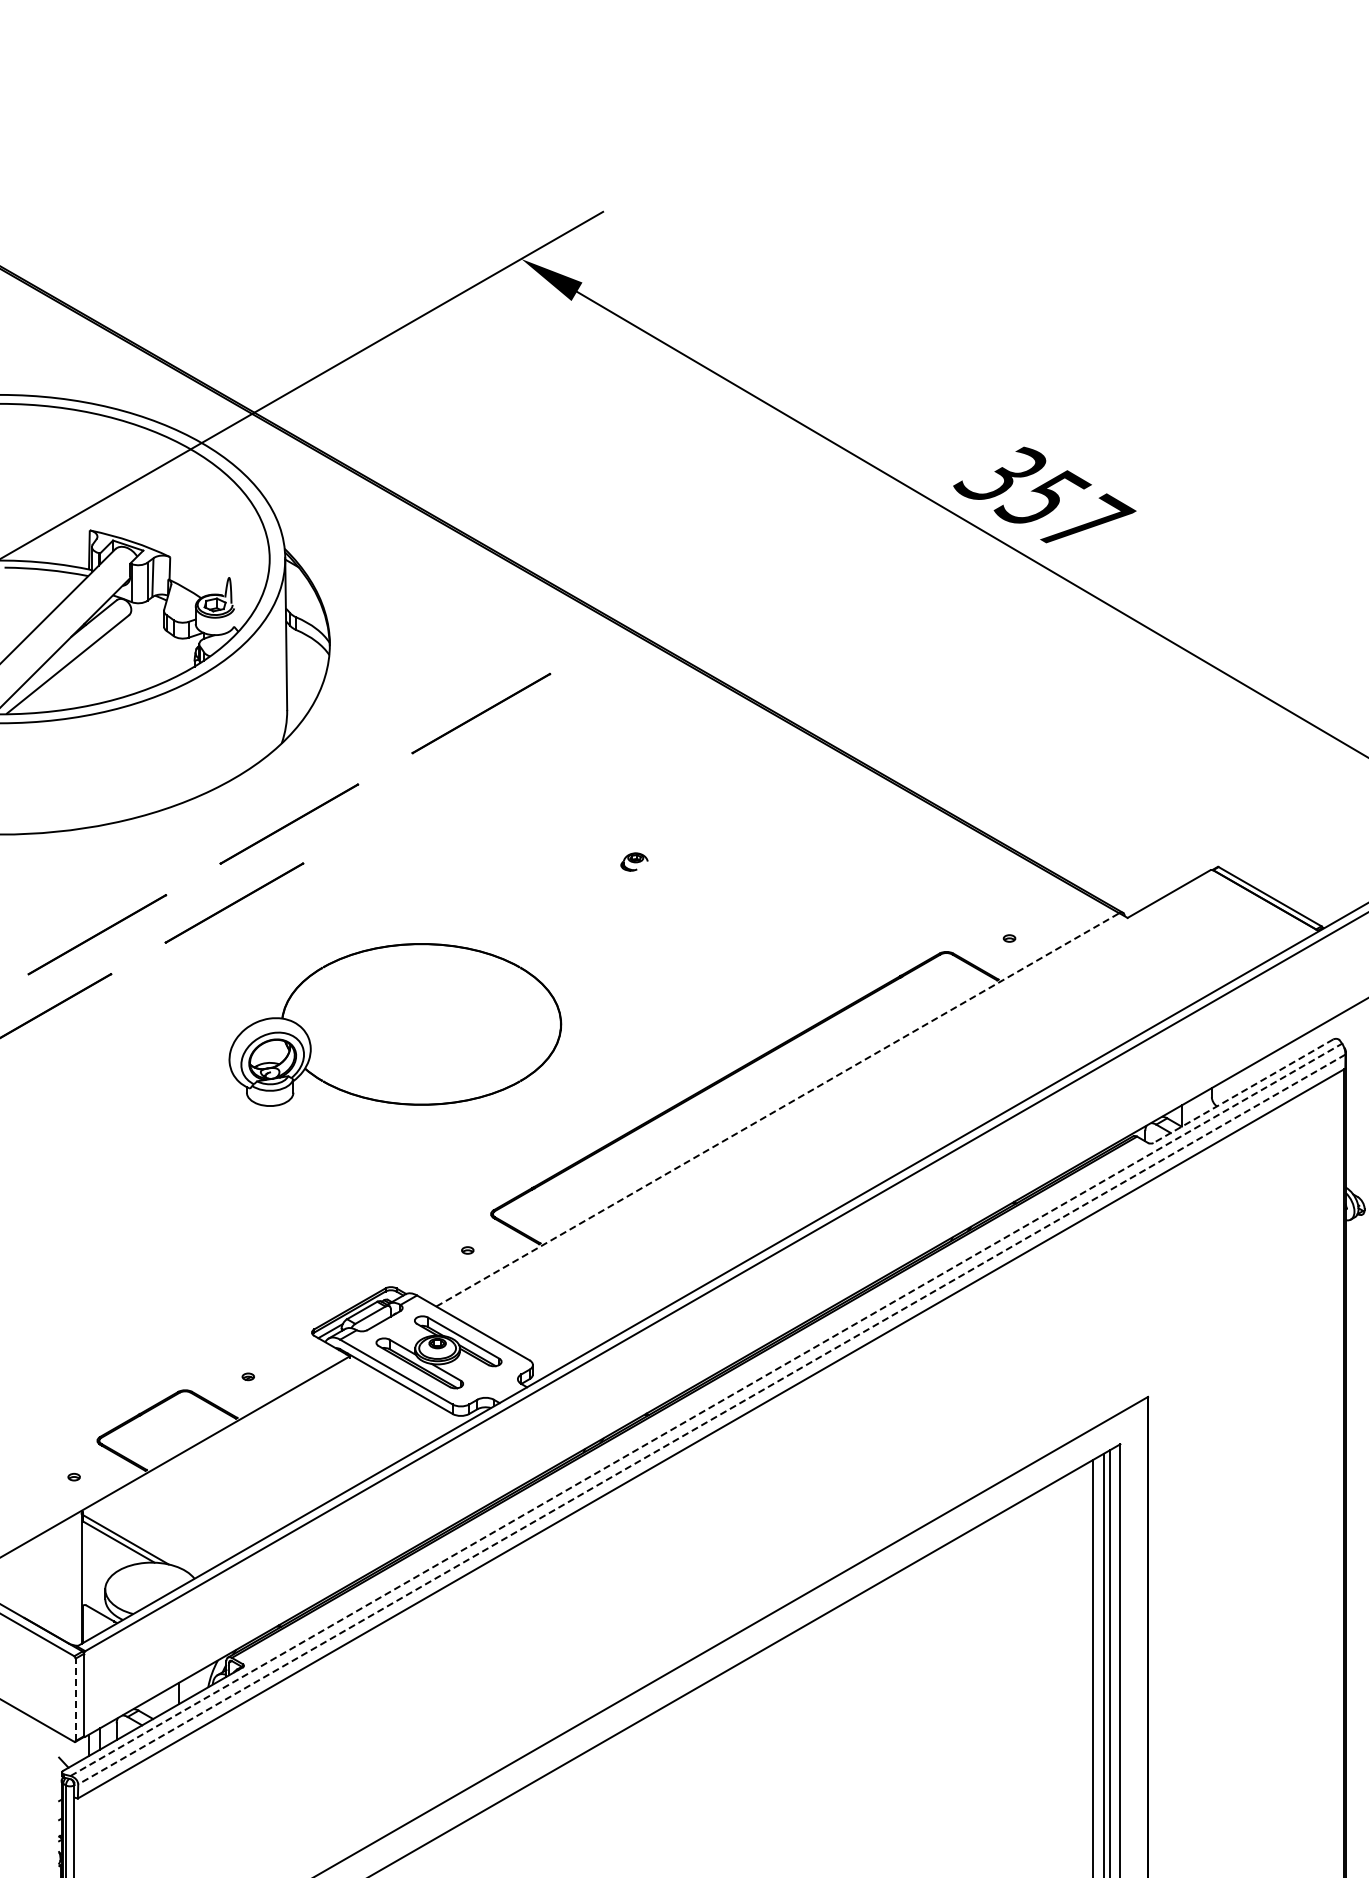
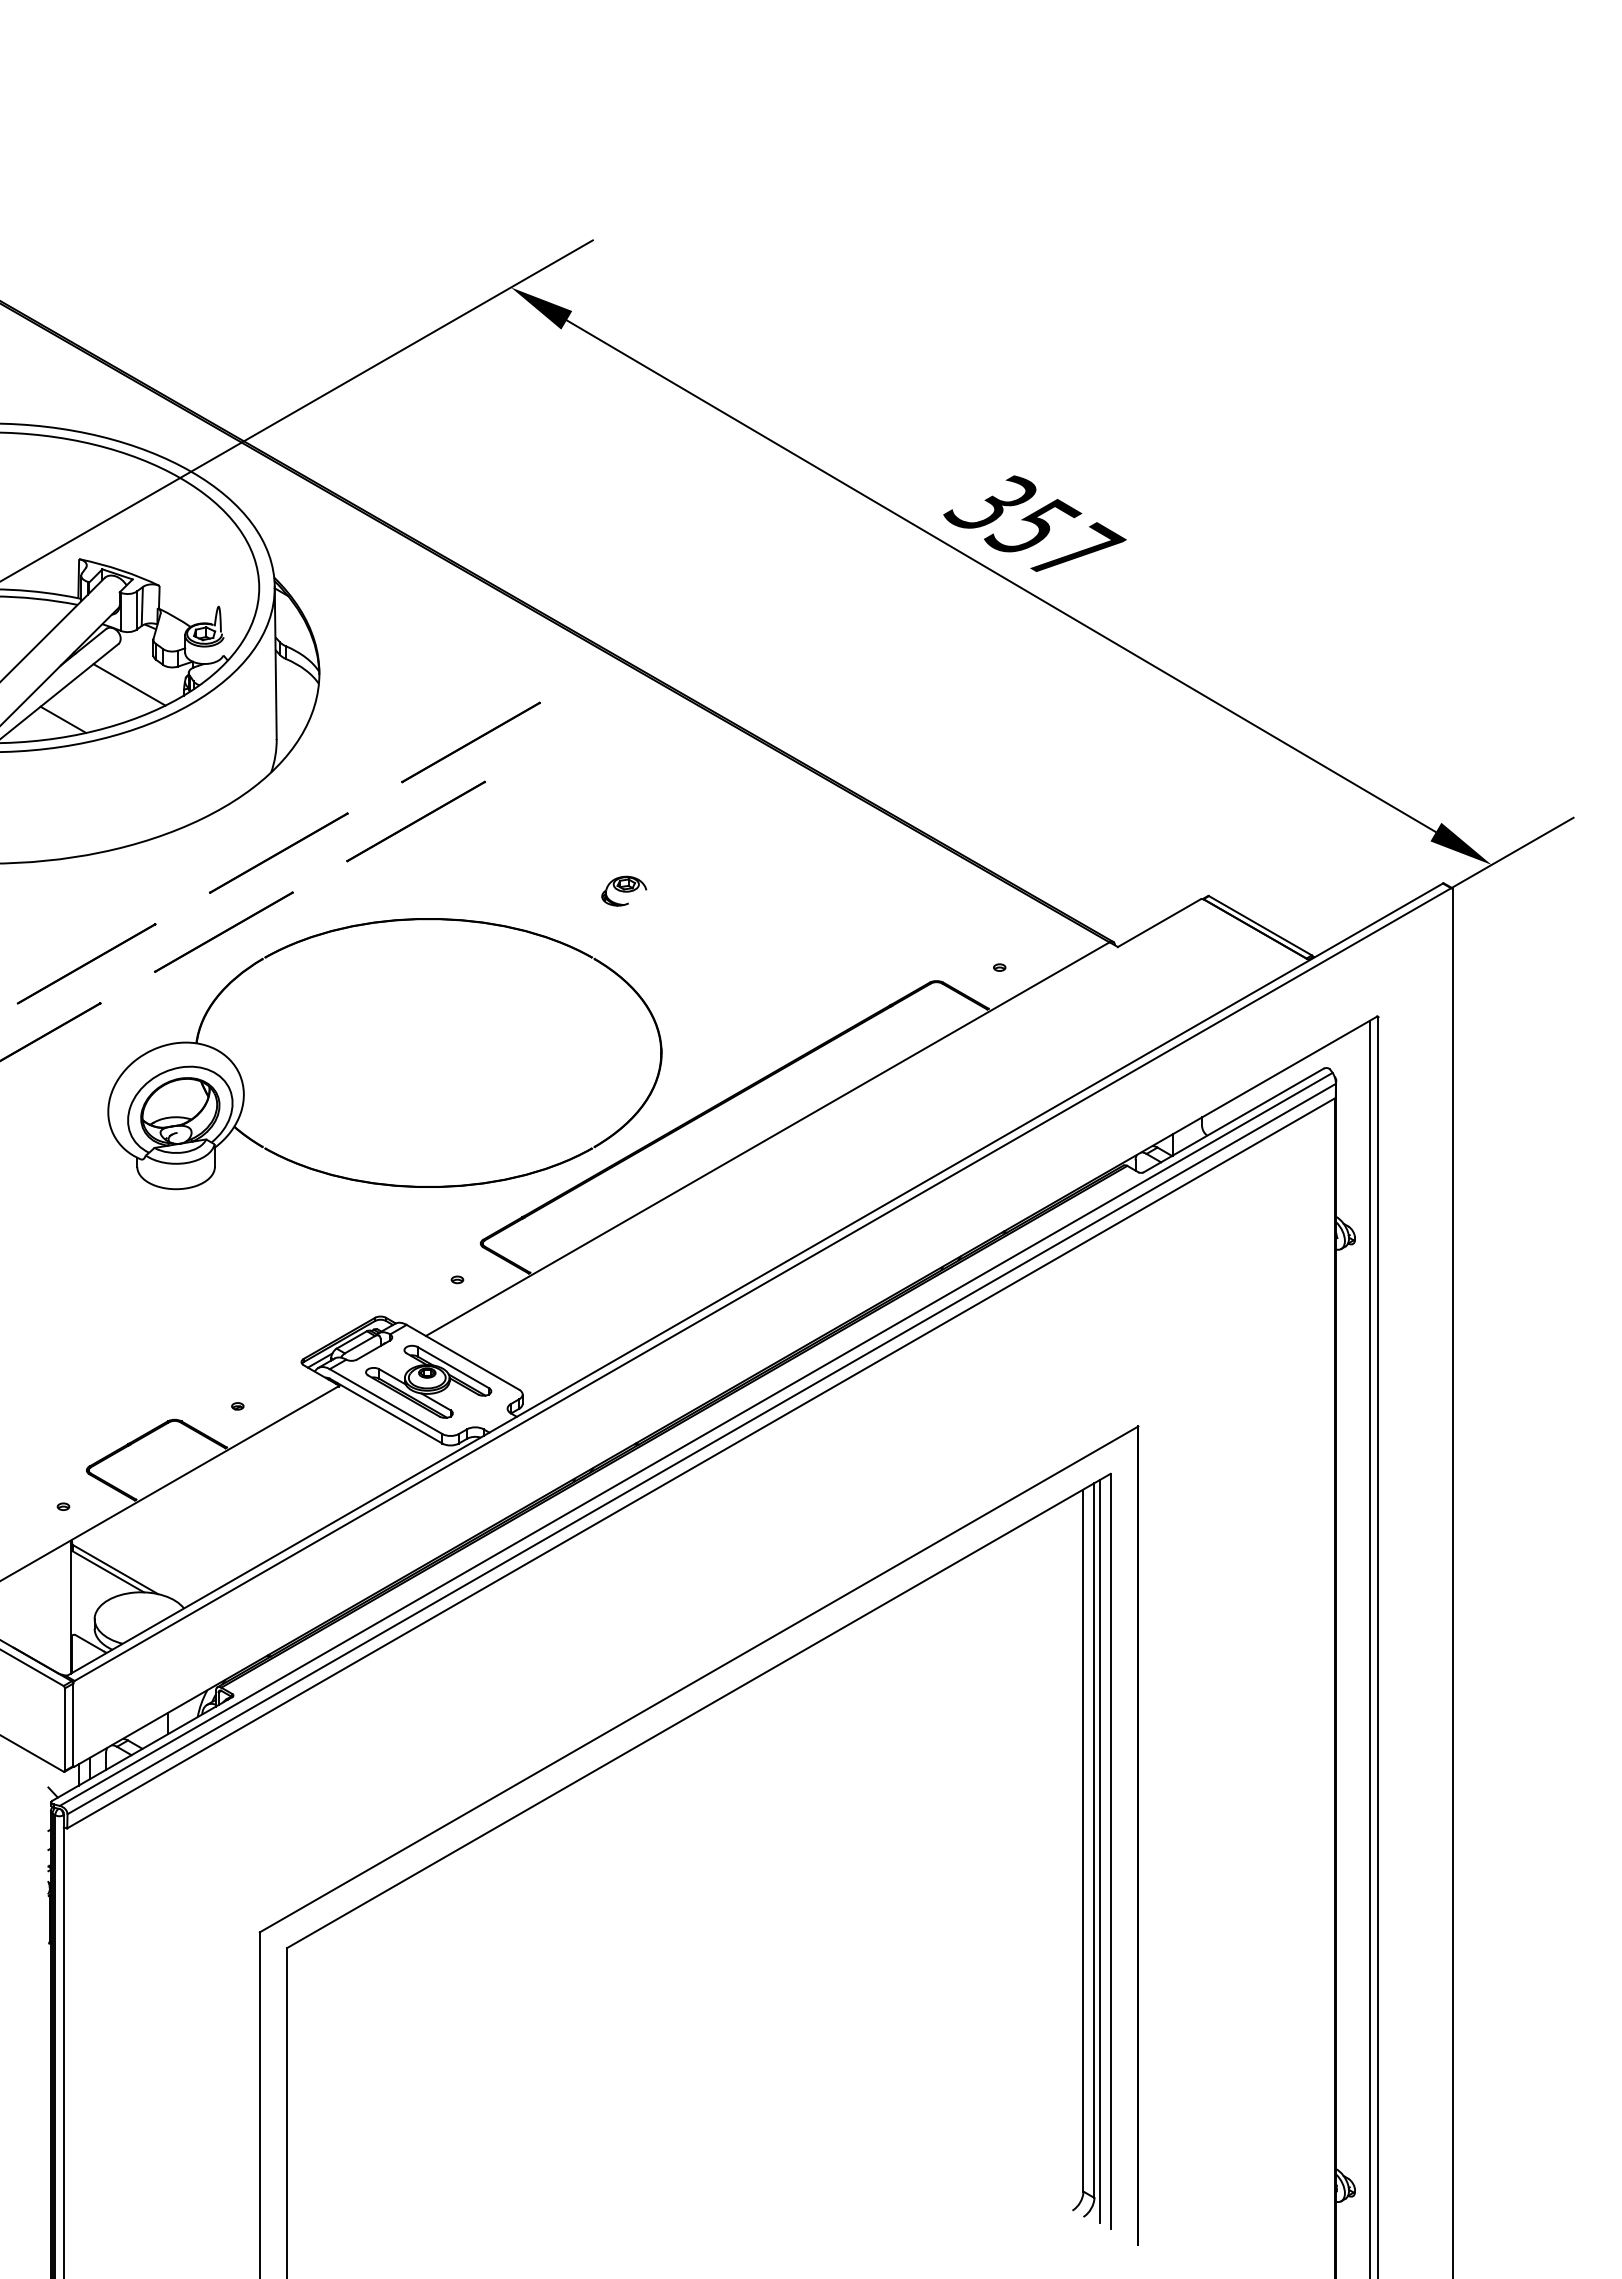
line: (140, 655) -> (129, 684), added
line: (74, 690) -> (63, 719), added
line: (425, 792) -> (415, 821), added
part: (634, 861) -> (624, 890), size x1.67
part: (394, 1025) -> (384, 1054), size x1.67
line: (1243, 1091) -> (1233, 1120), dashed -> solid
line: (778, 1109) -> (768, 1138), dashed -> solid
line: (706, 1409) -> (696, 1439), dashed -> solid
line: (711, 1419) -> (701, 1449), dashed -> solid
line: (76, 1699) -> (65, 1729), dashed -> solid

